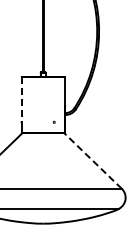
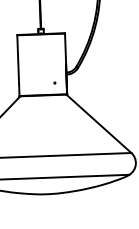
line: (21, 100) -> (18, 60), dashed -> solid
line: (93, 161) -> (99, 124), dashed -> solid

